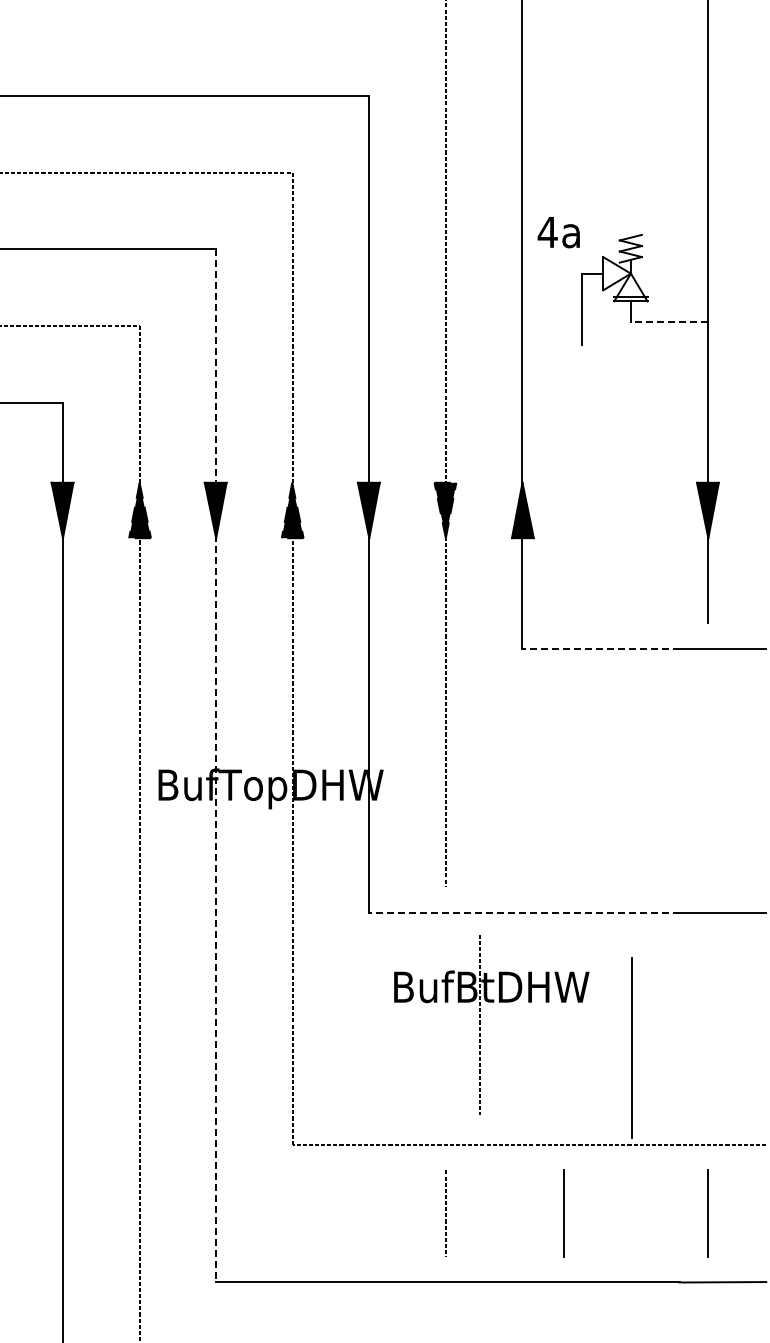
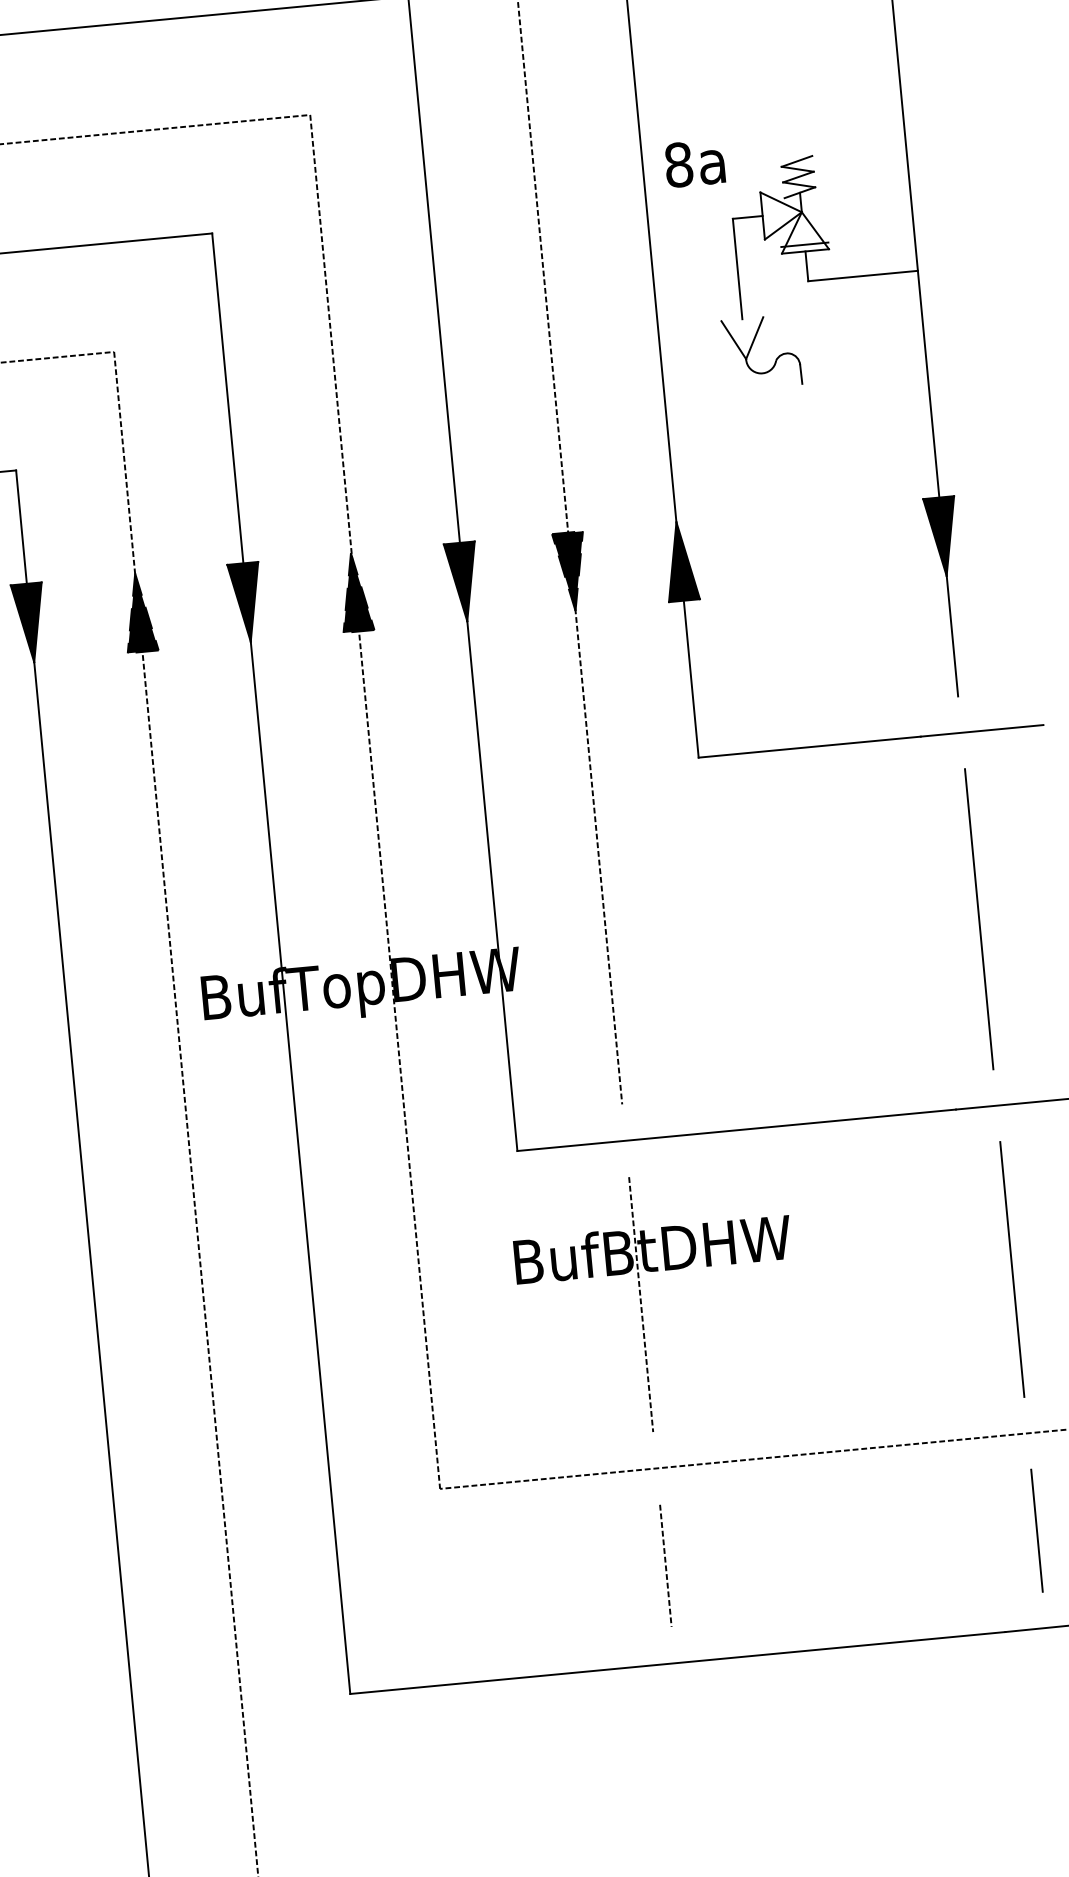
text: (547, 232) -> (678, 165), 4a -> 8a
line: (669, 322) -> (862, 276), dashed -> solid
part: (587, 365) -> (752, 347), added
line: (601, 649) -> (810, 747), dashed -> solid
line: (216, 765) -> (281, 962), dashed -> solid
line: (708, 780) -> (979, 918), added
line: (523, 912) -> (735, 1129), dashed -> solid
part: (480, 1024) -> (641, 1304), moved
line: (631, 1047) -> (1010, 1269), moved
line: (563, 1213) -> (832, 1550), removed

